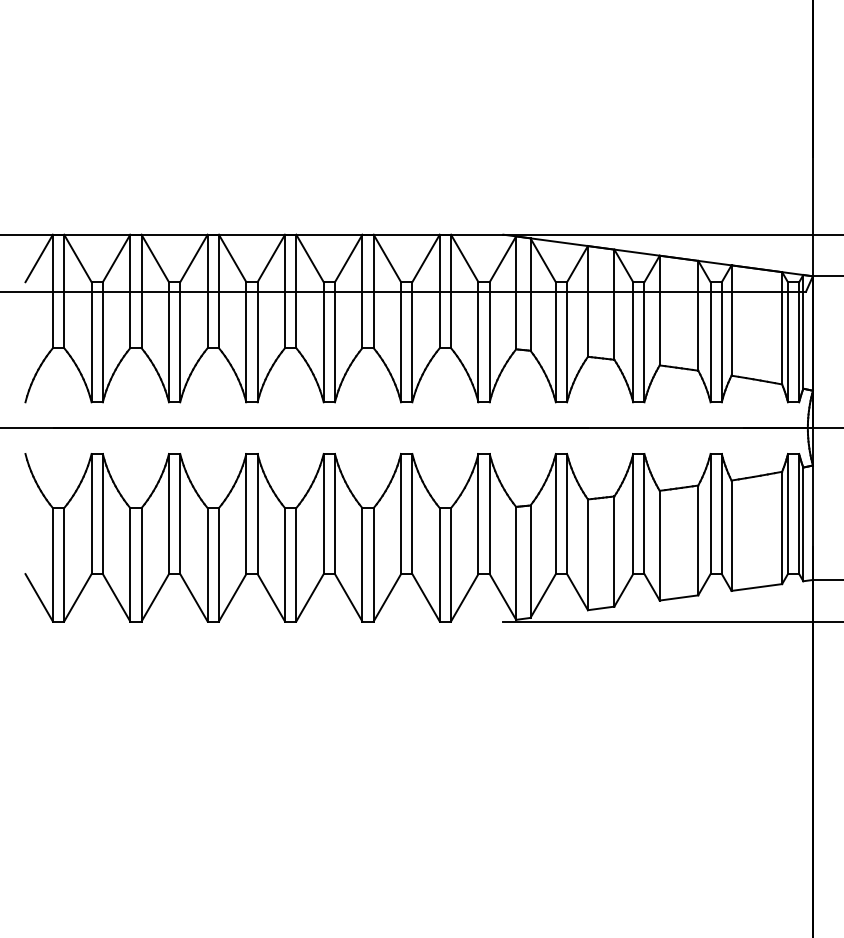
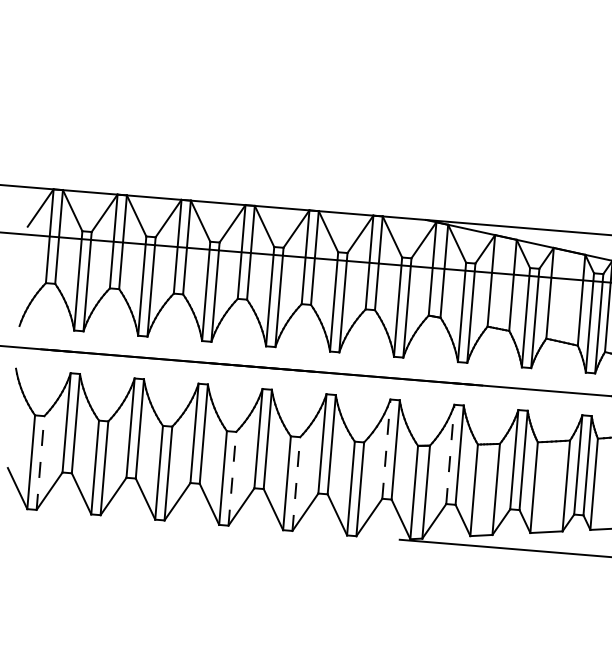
line: (478, 513) -> (386, 448), solid -> dashed
line: (555, 513) -> (450, 453), solid -> dashed
line: (64, 564) -> (40, 462), solid -> dashed
line: (296, 564) -> (232, 478), solid -> dashed
line: (373, 564) -> (296, 483), solid -> dashed

